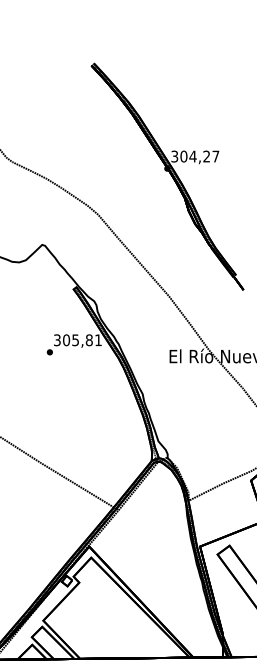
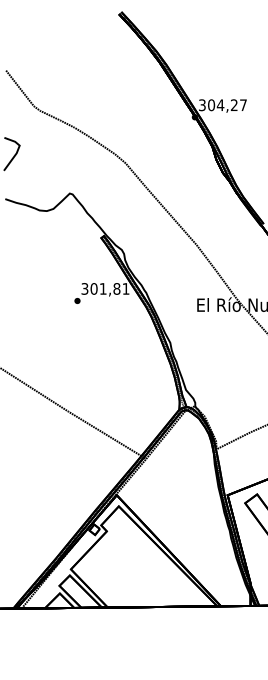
text: (74, 339) -> (102, 288), 305,81 -> 301,81

